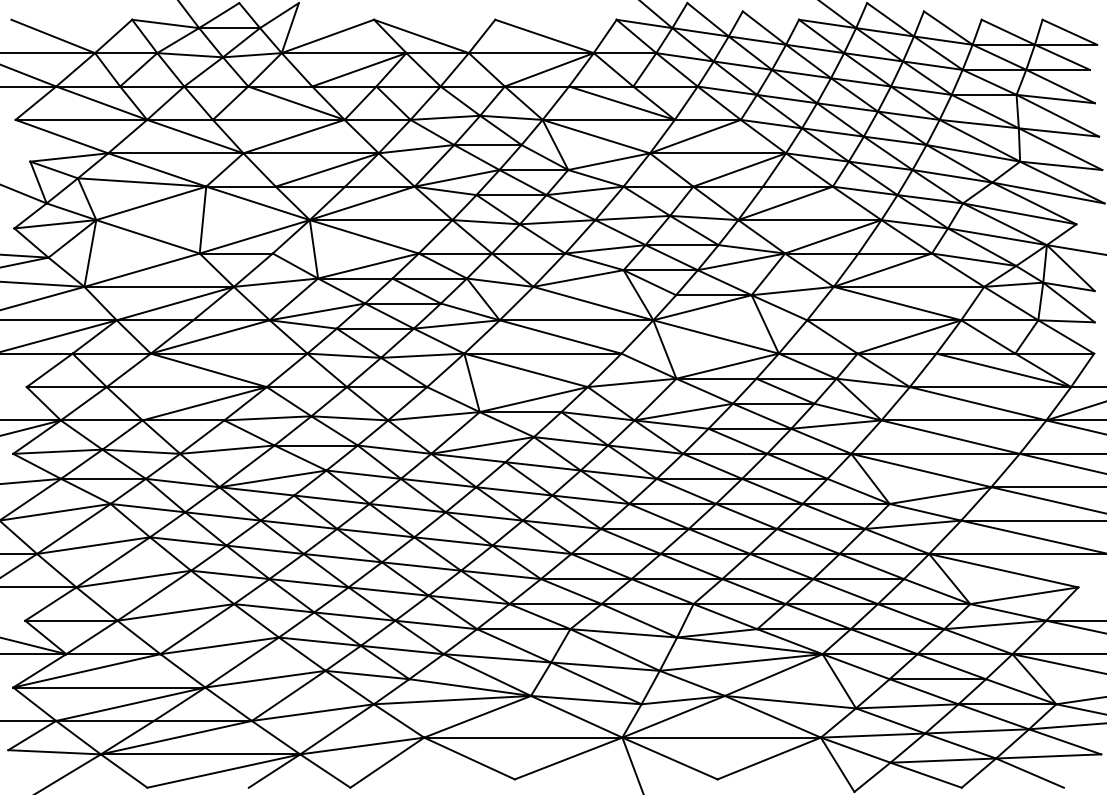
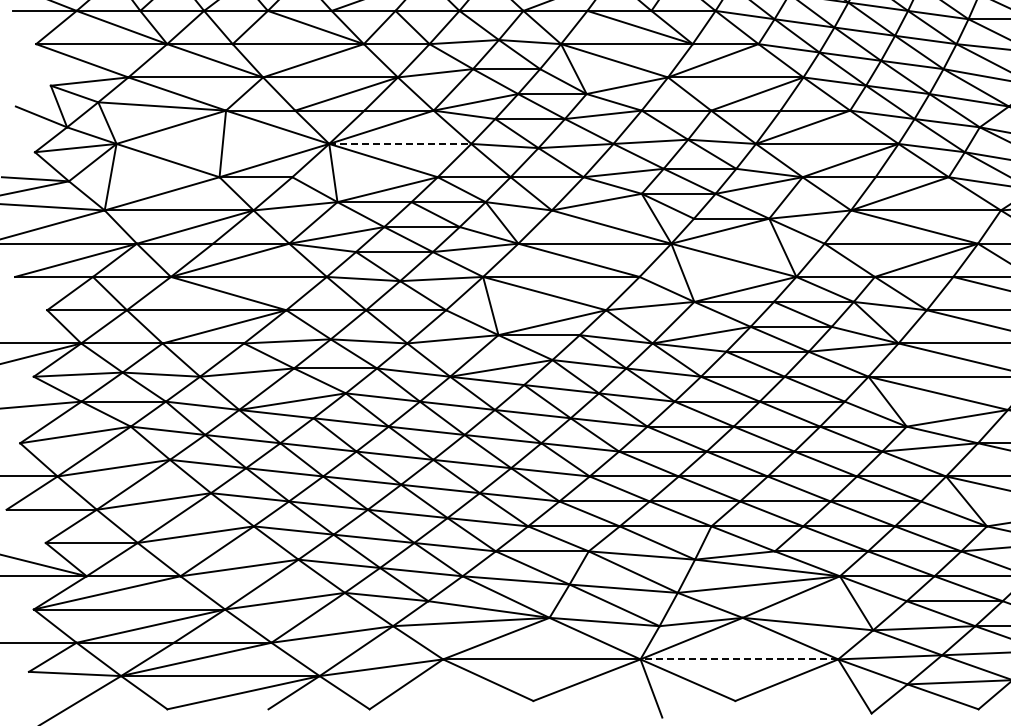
line: (381, 220) -> (400, 144), solid -> dashed
line: (721, 737) -> (739, 659), solid -> dashed

